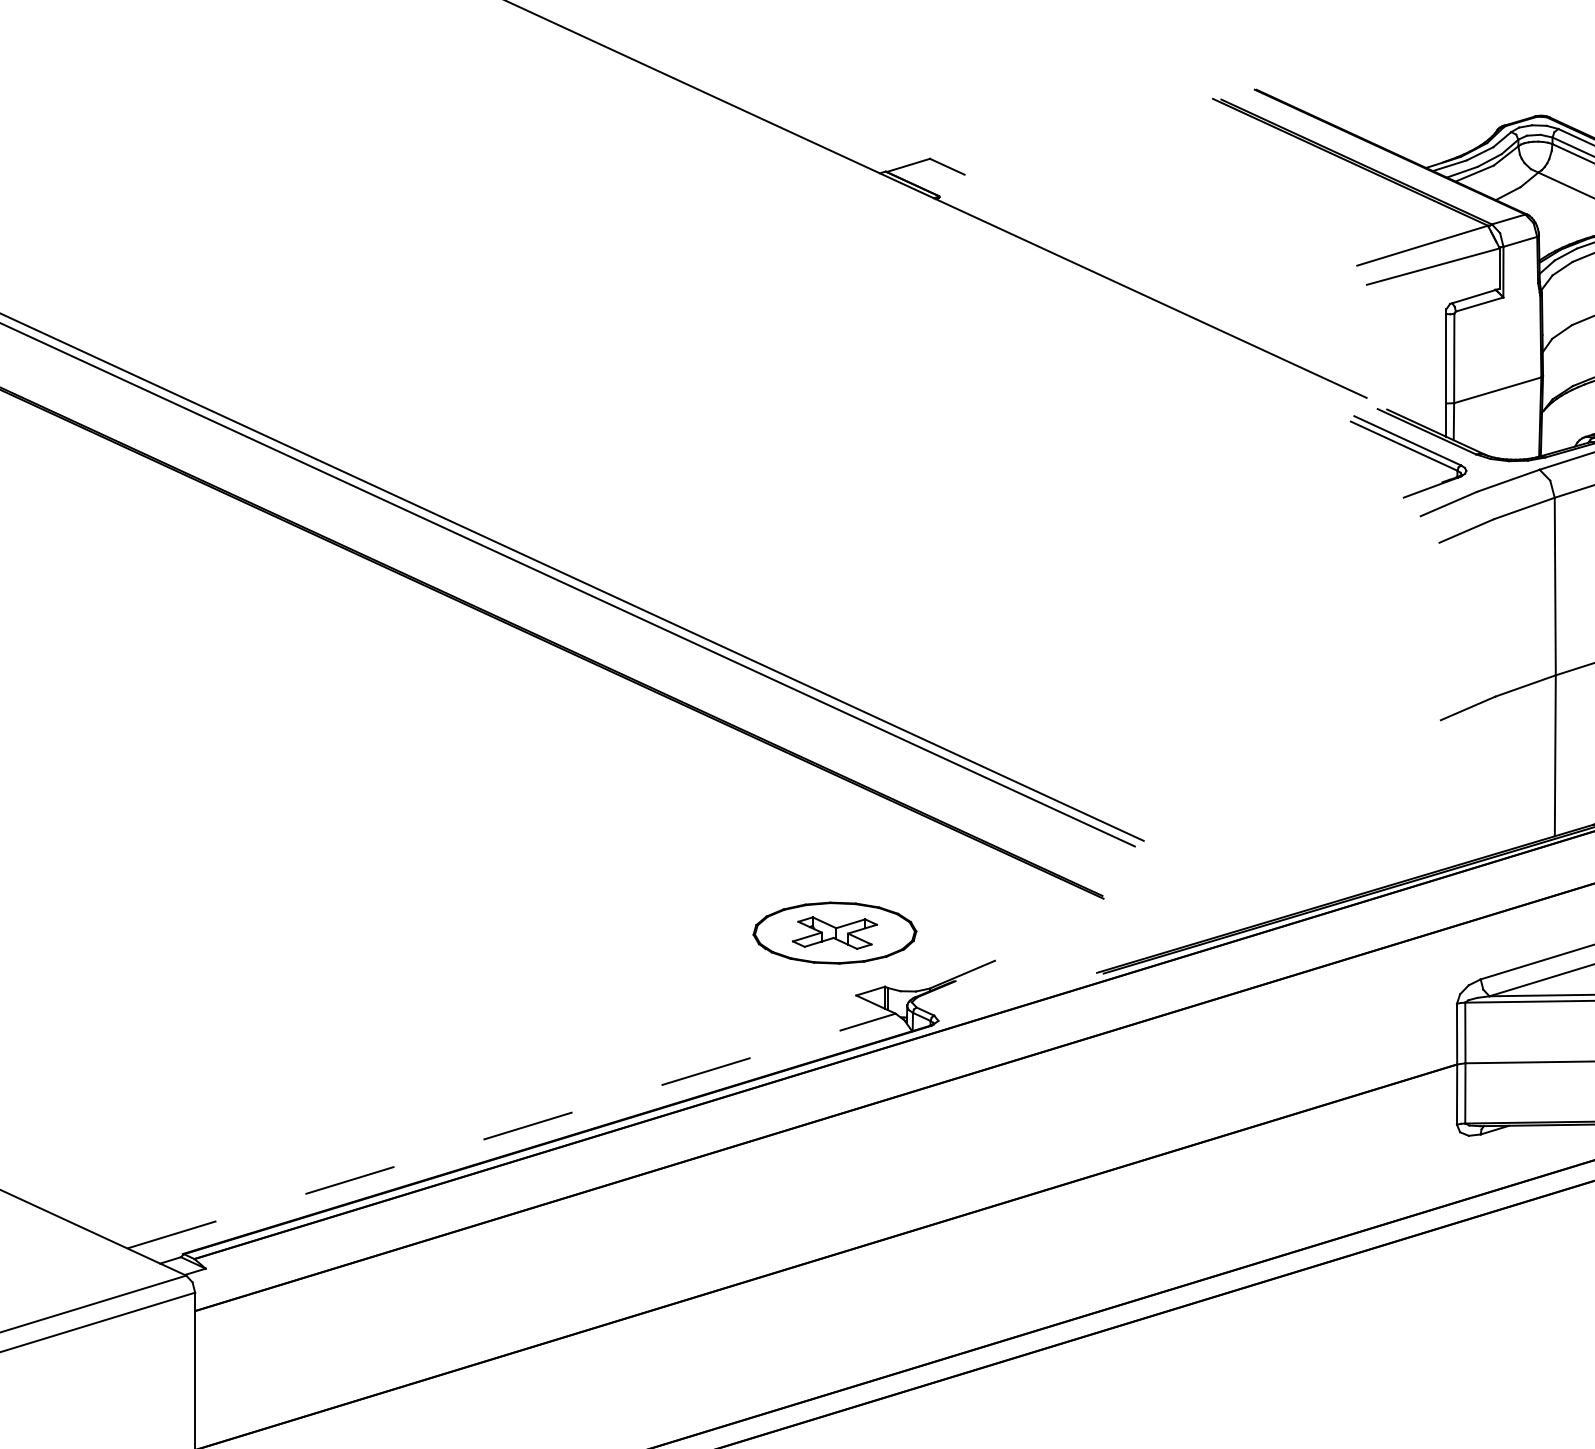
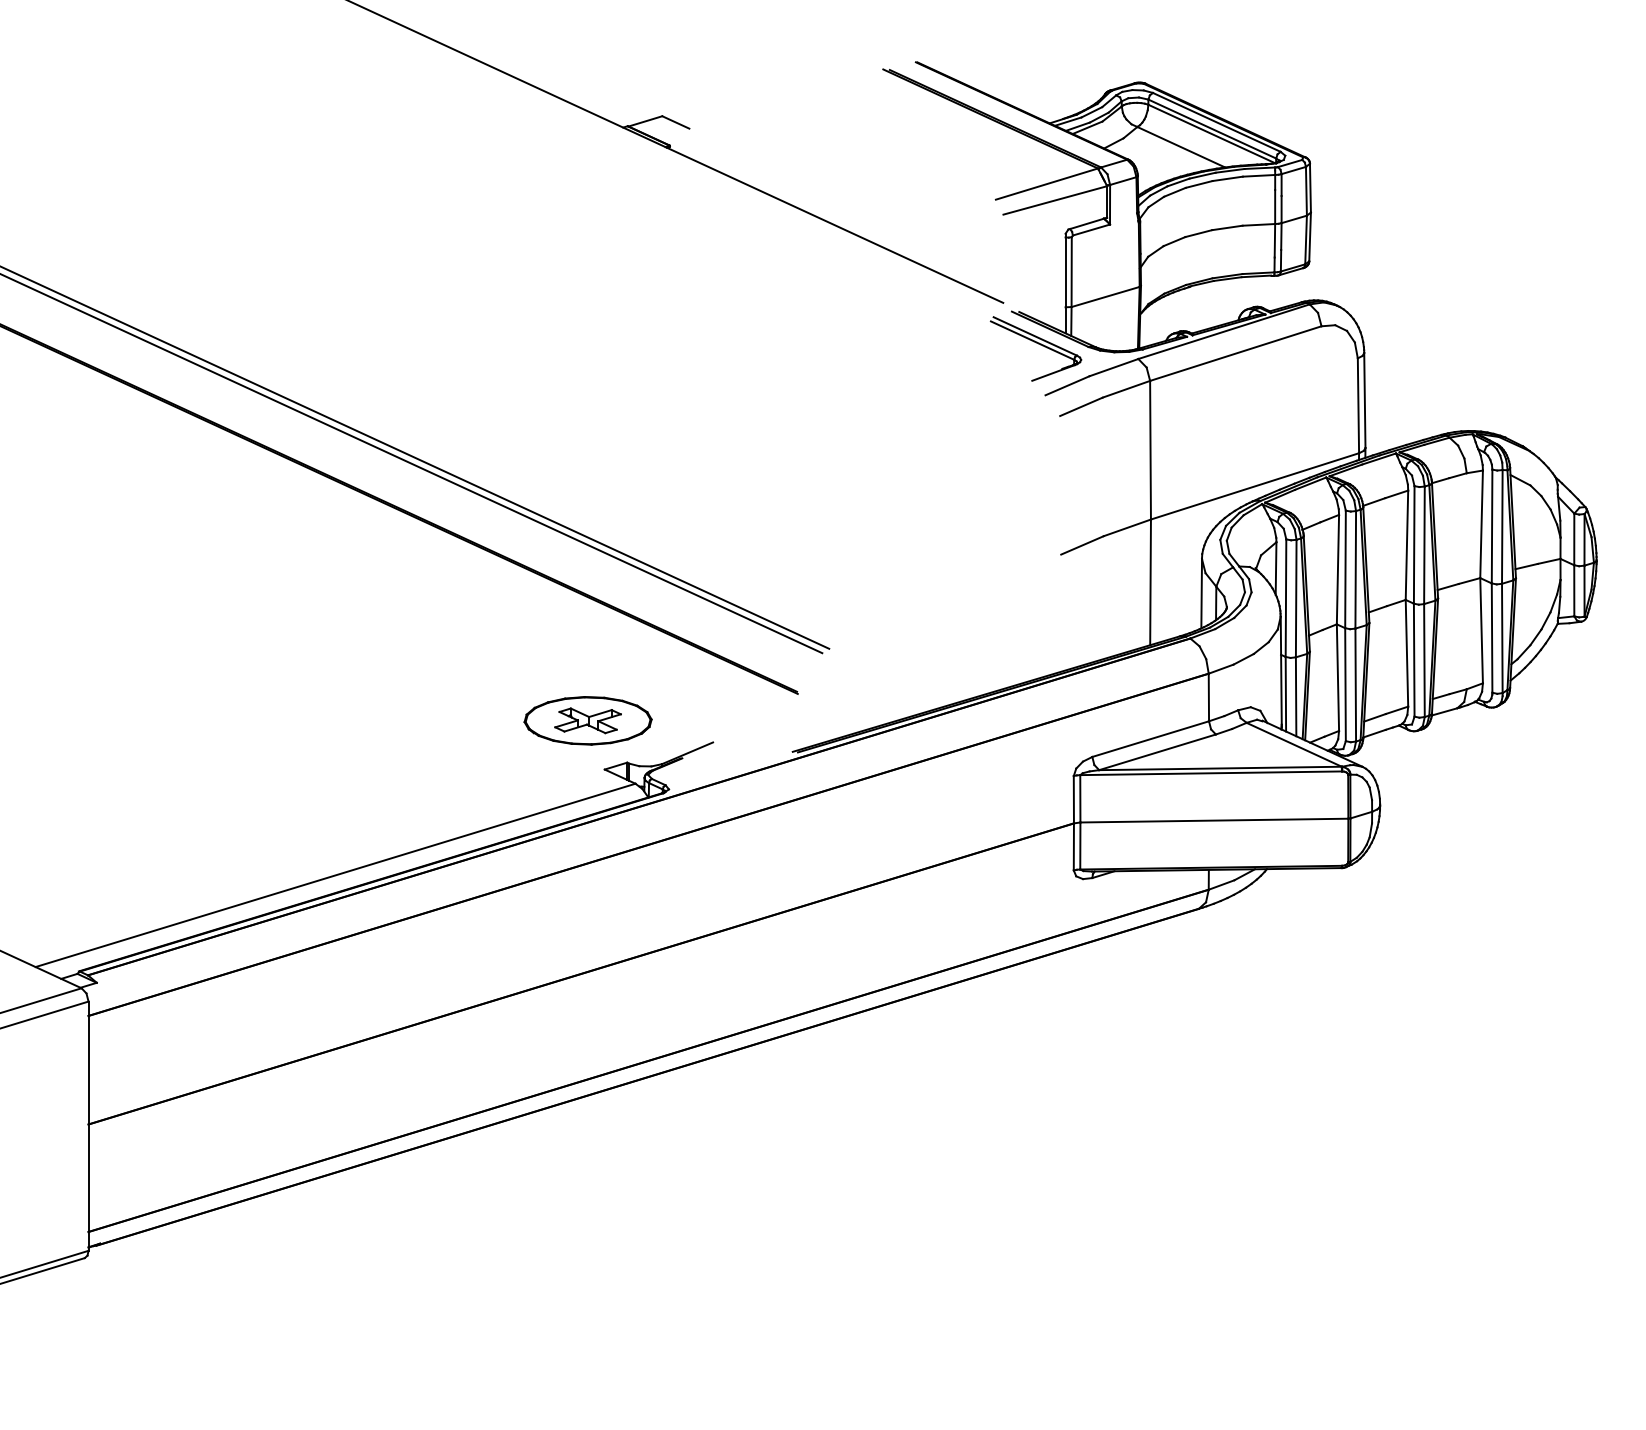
line: (511, 1131) -> (335, 875), dashed -> solid

